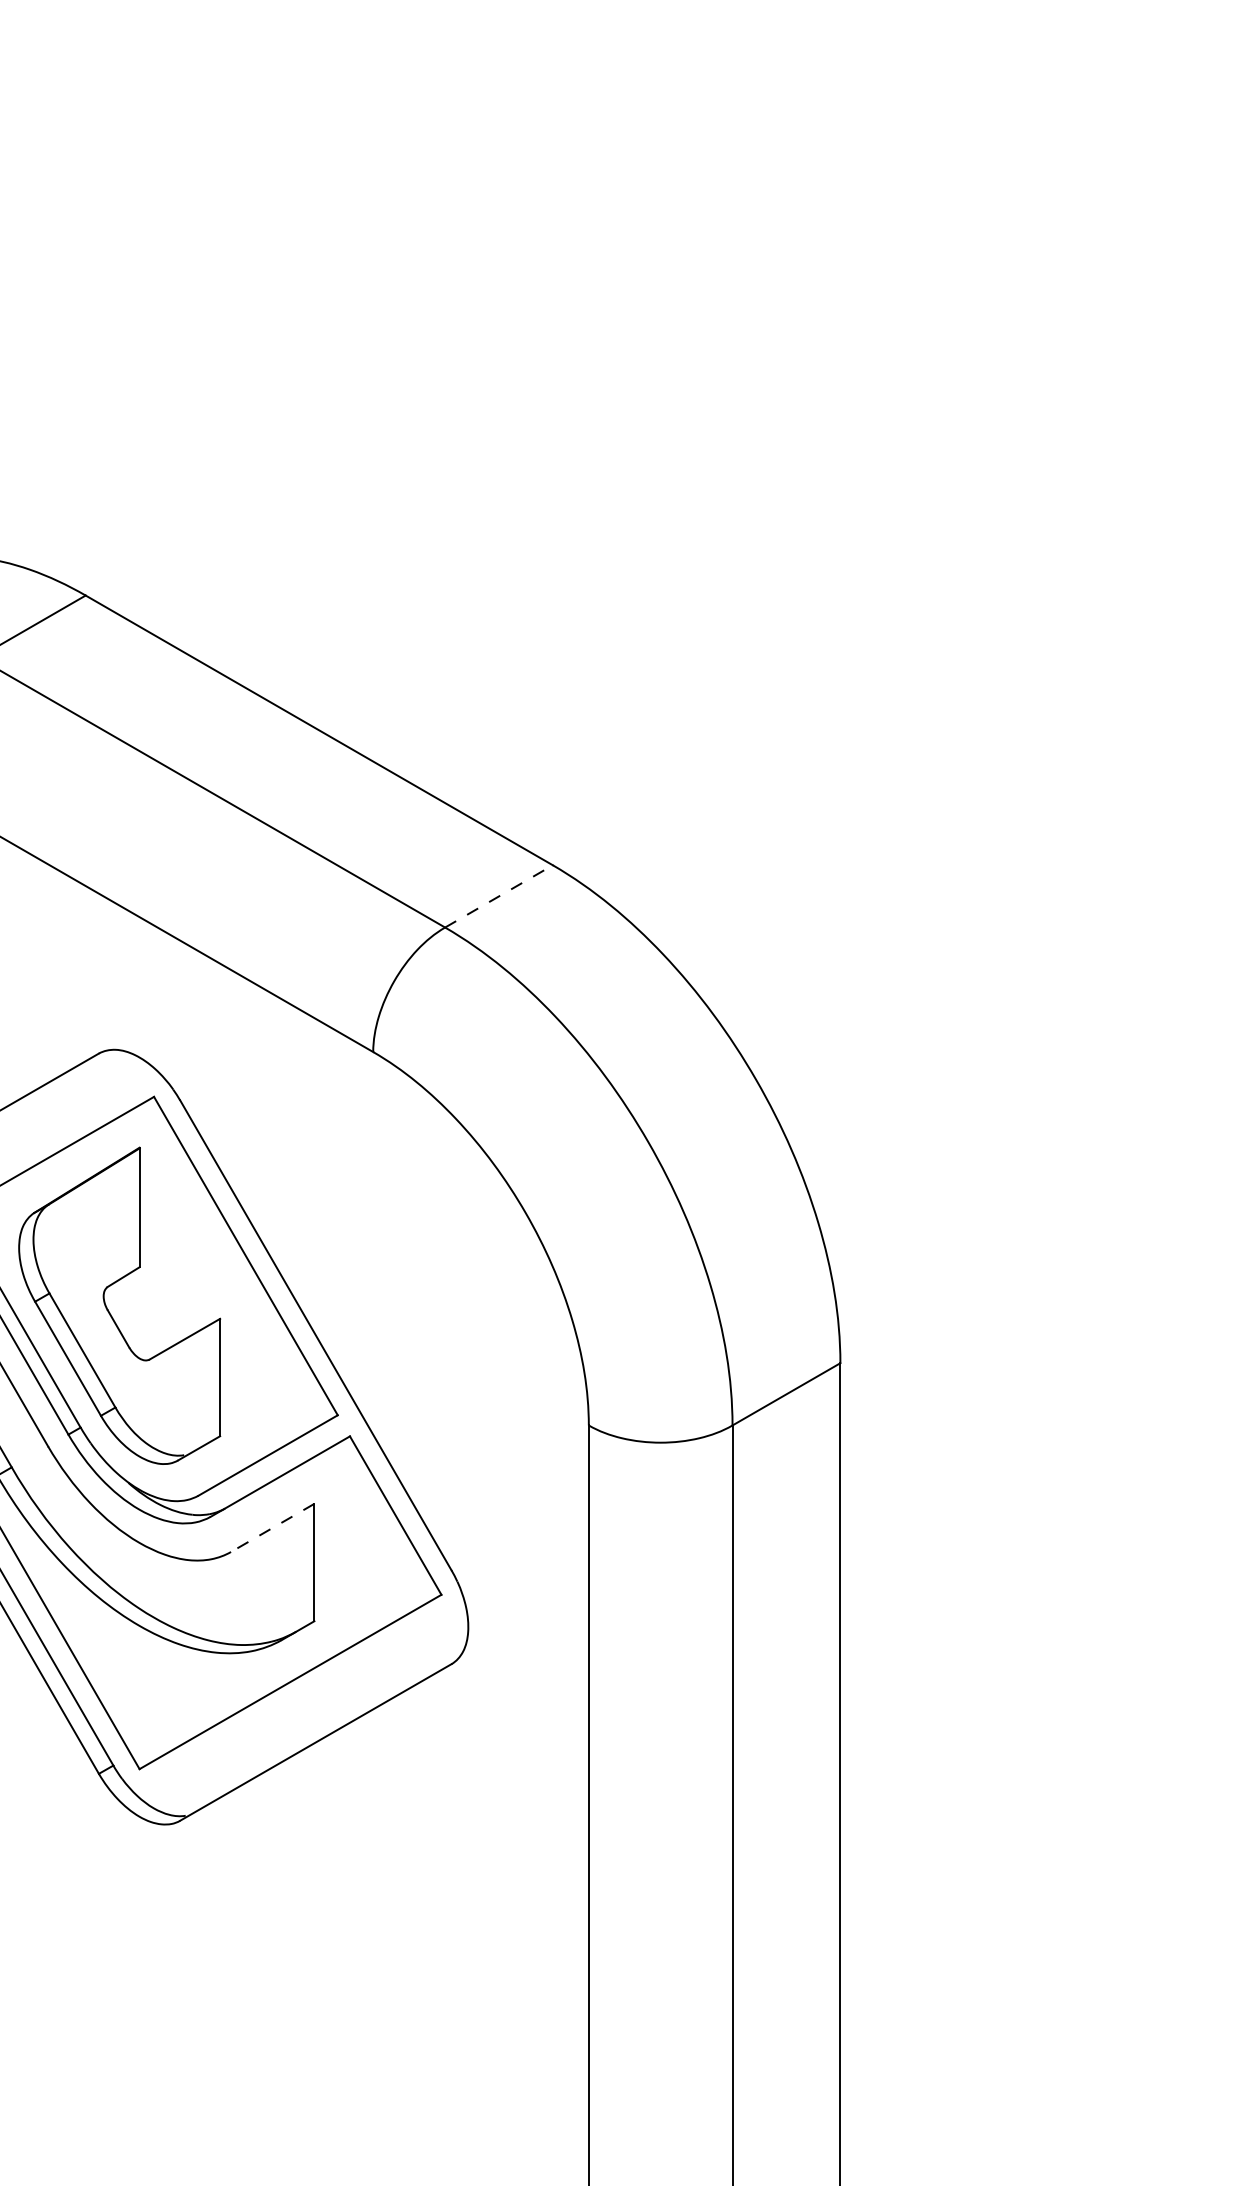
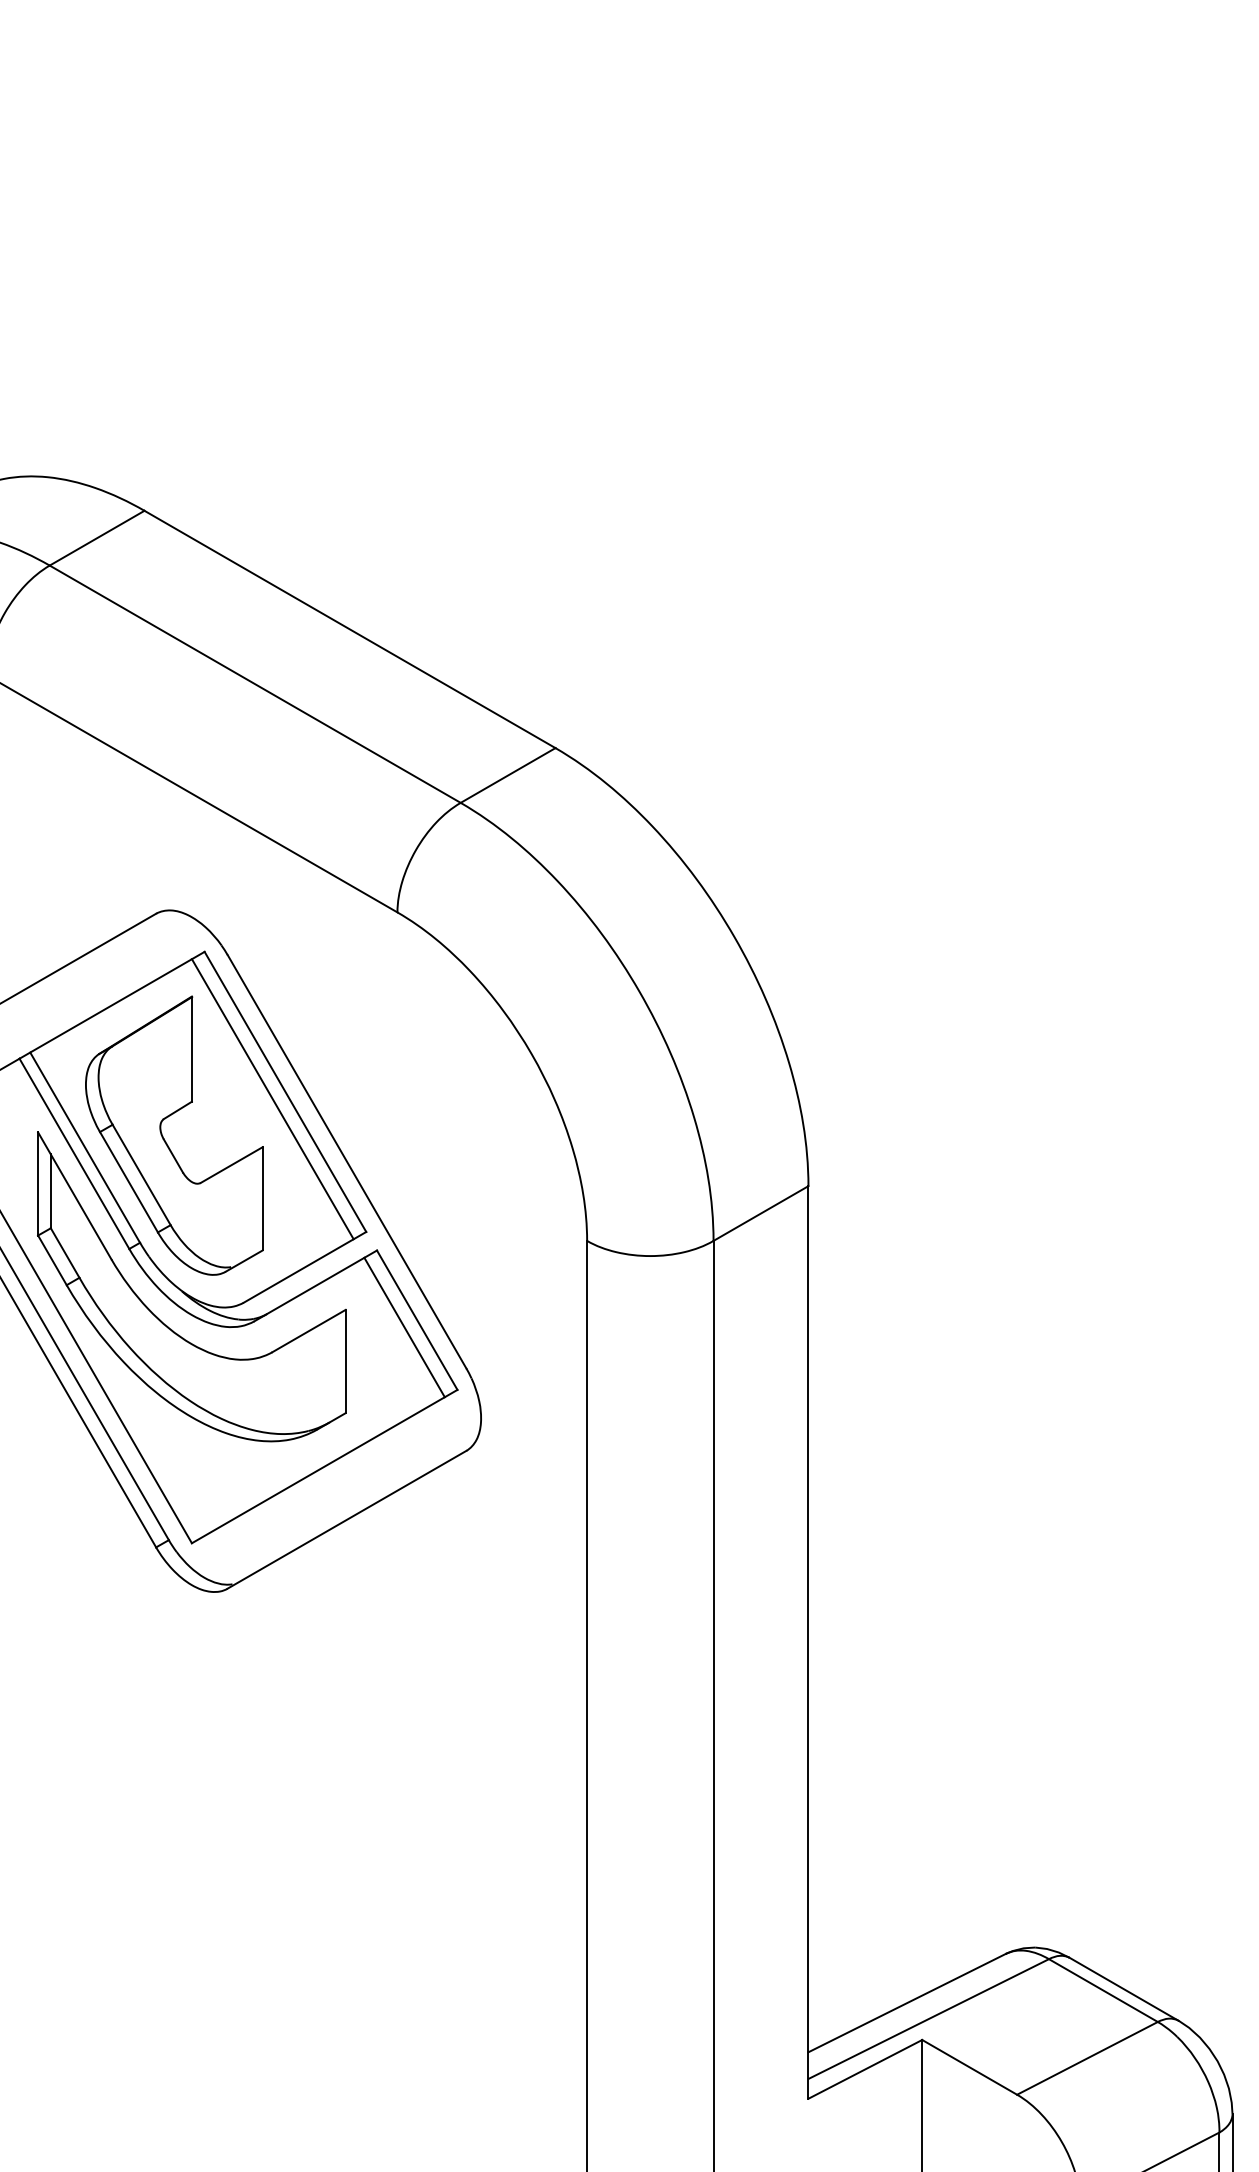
line: (499, 896) -> (508, 775), dashed -> solid
line: (231, 1264) -> (272, 1099), added
line: (381, 1523) -> (404, 1327), added
line: (272, 1528) -> (308, 1331), dashed -> solid

